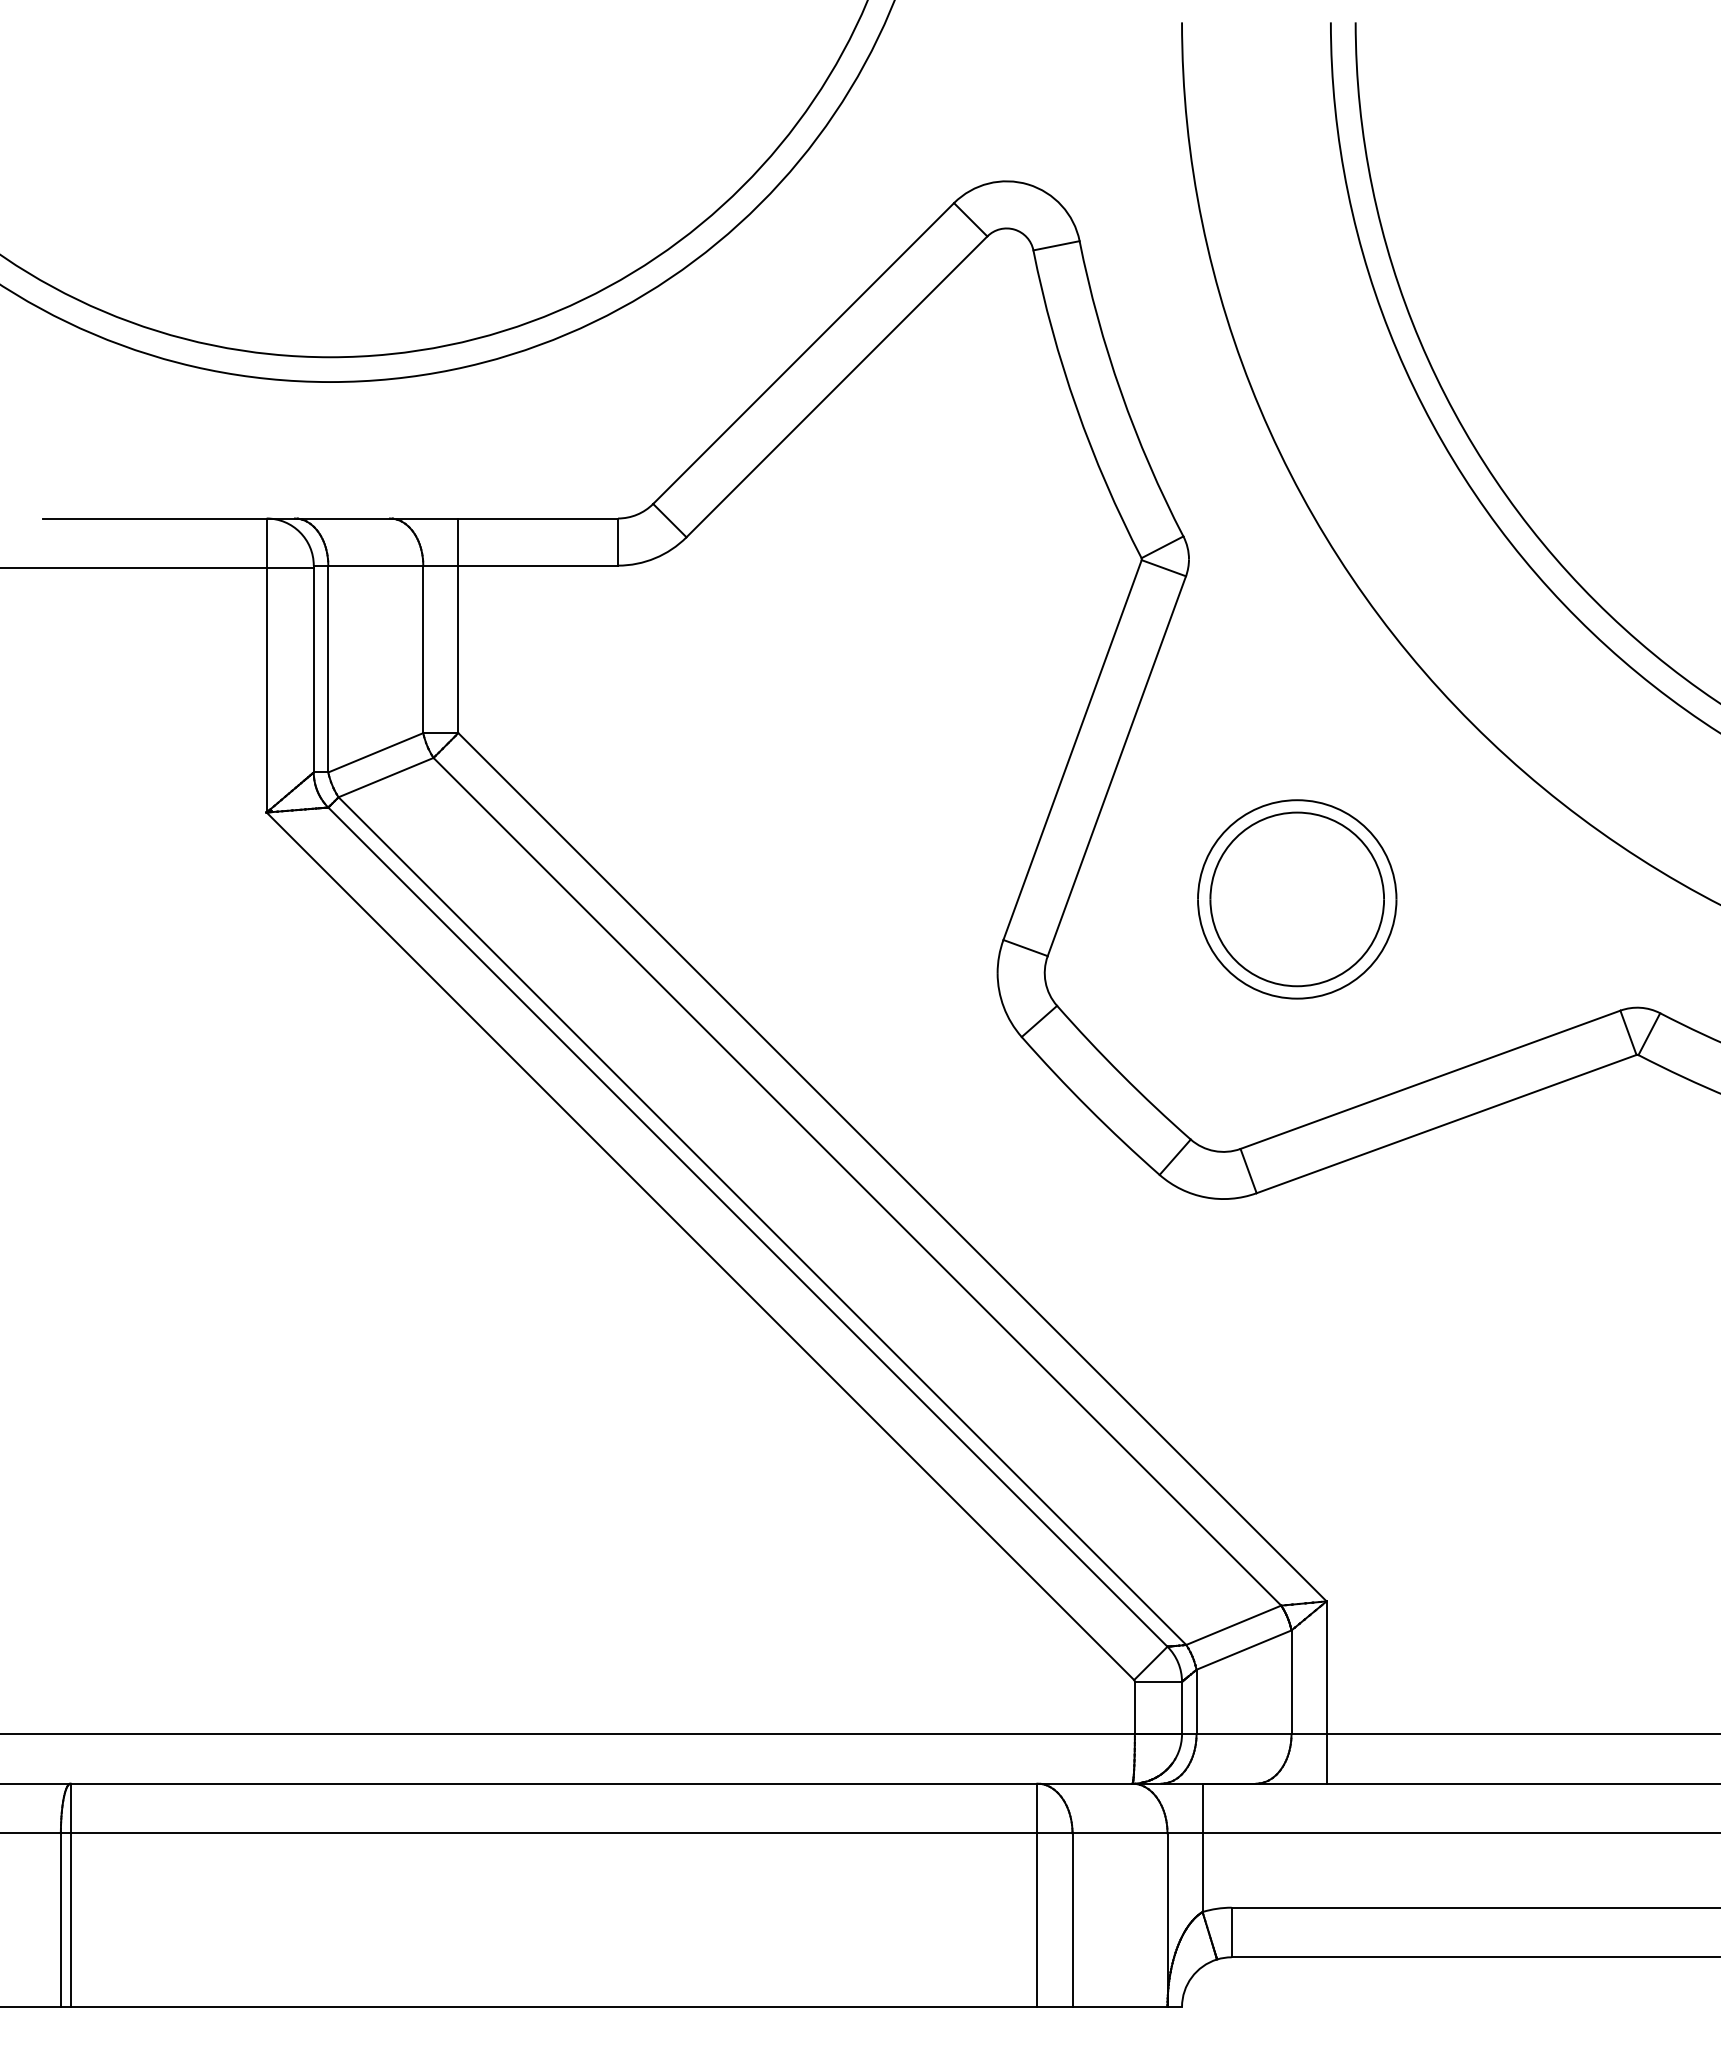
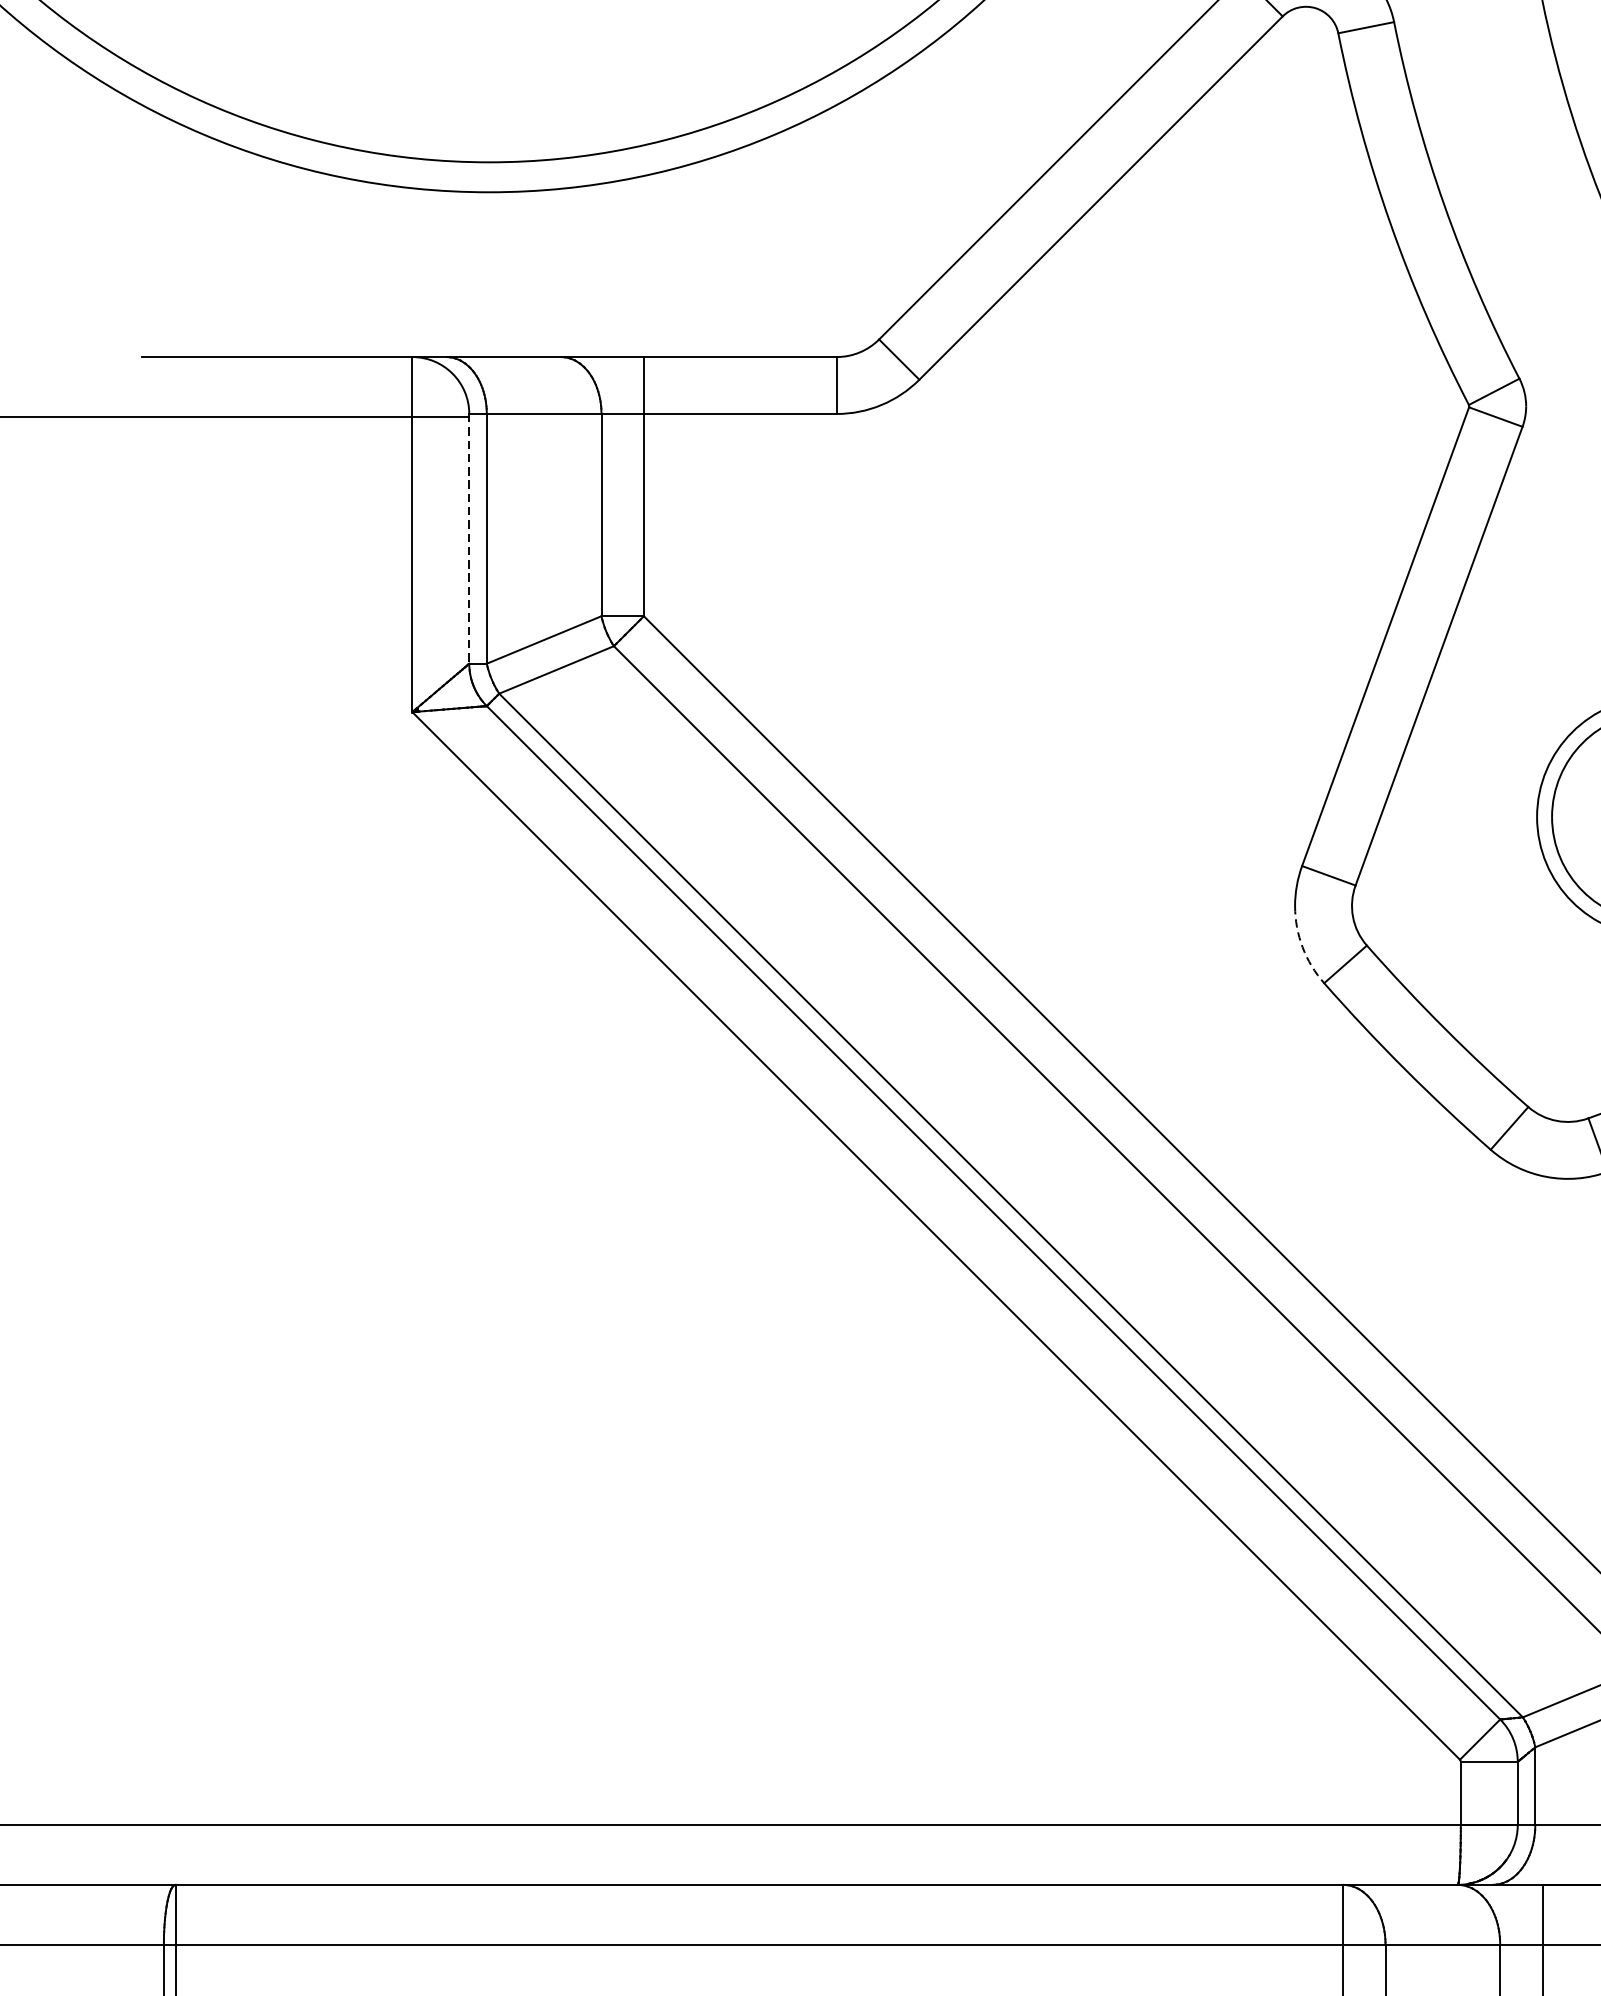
line: (313, 669) -> (468, 539), solid -> dashed
arc: (1003, 1007) -> (1302, 947), solid -> dashed

